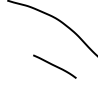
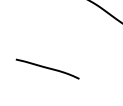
curve: (54, 66) -> (47, 68), moved

